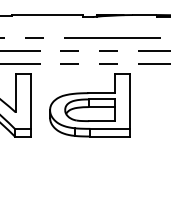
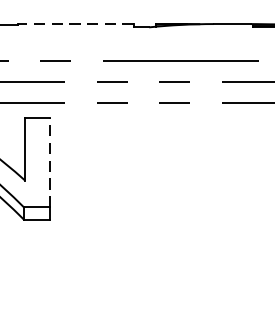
line: (47, 15) -> (76, 24), solid -> dashed
line: (30, 101) -> (48, 163), solid -> dashed
part: (89, 105) -> (143, 169), removed

